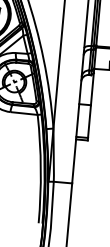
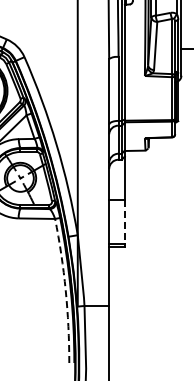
line: (89, 121) -> (124, 221), solid -> dashed
arc: (40, 168) -> (65, 290), solid -> dashed

